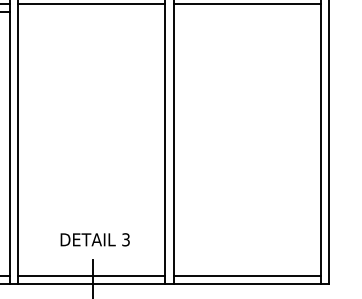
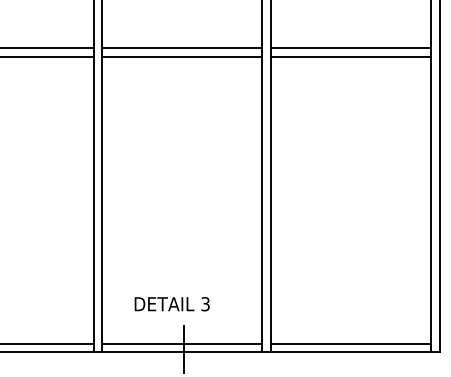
line: (91, 11) -> (182, 56), added
line: (247, 11) -> (351, 56), added
text: (94, 240) -> (171, 304), moved

